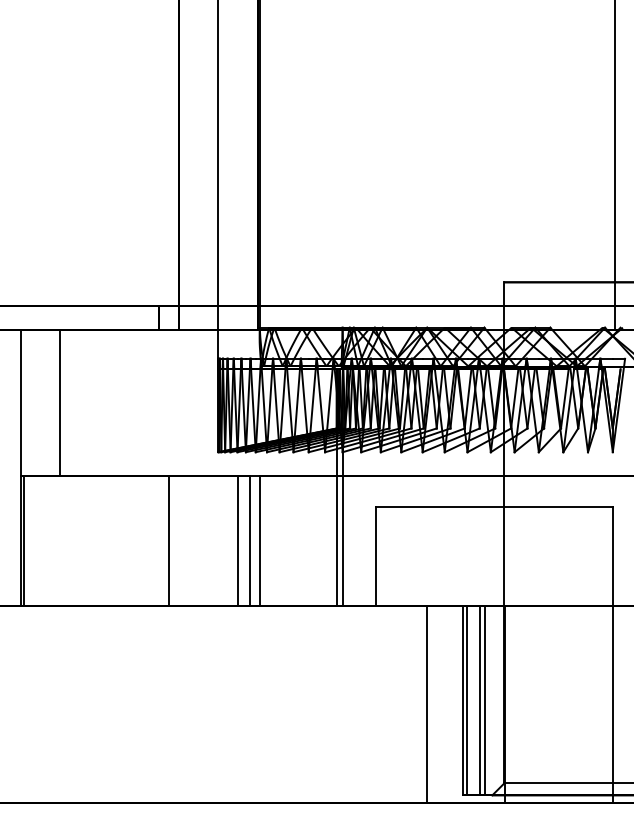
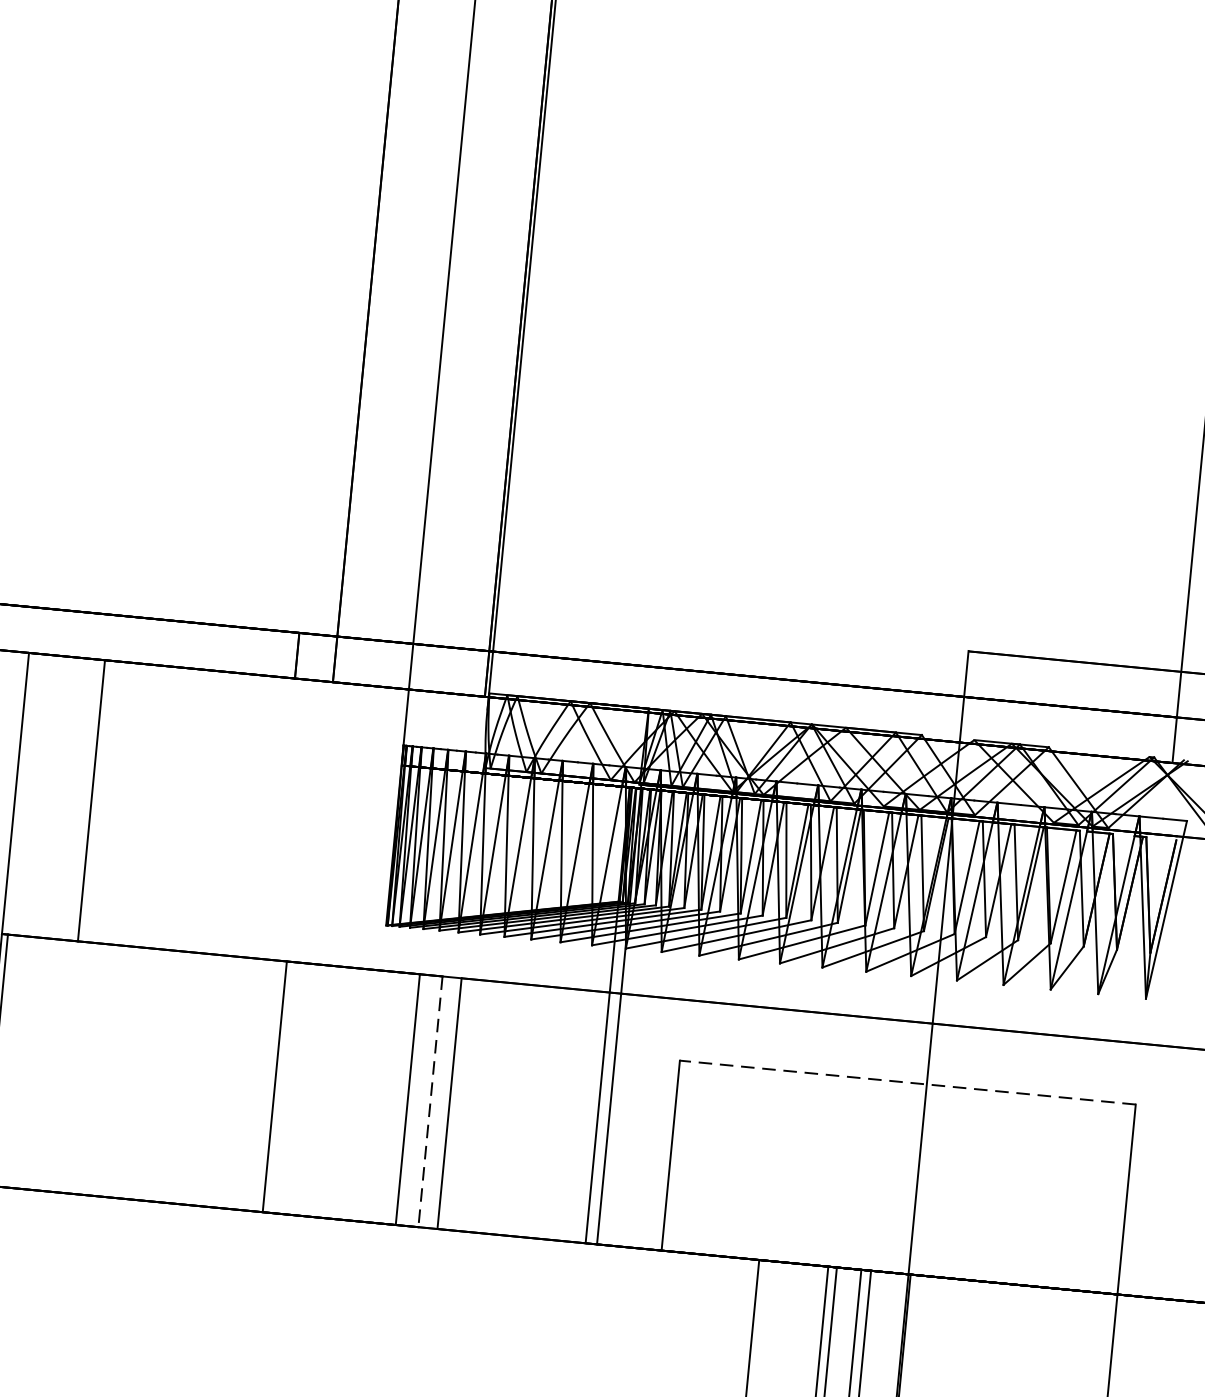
line: (493, 507) -> (906, 1082), solid -> dashed
line: (249, 541) -> (429, 1103), solid -> dashed

